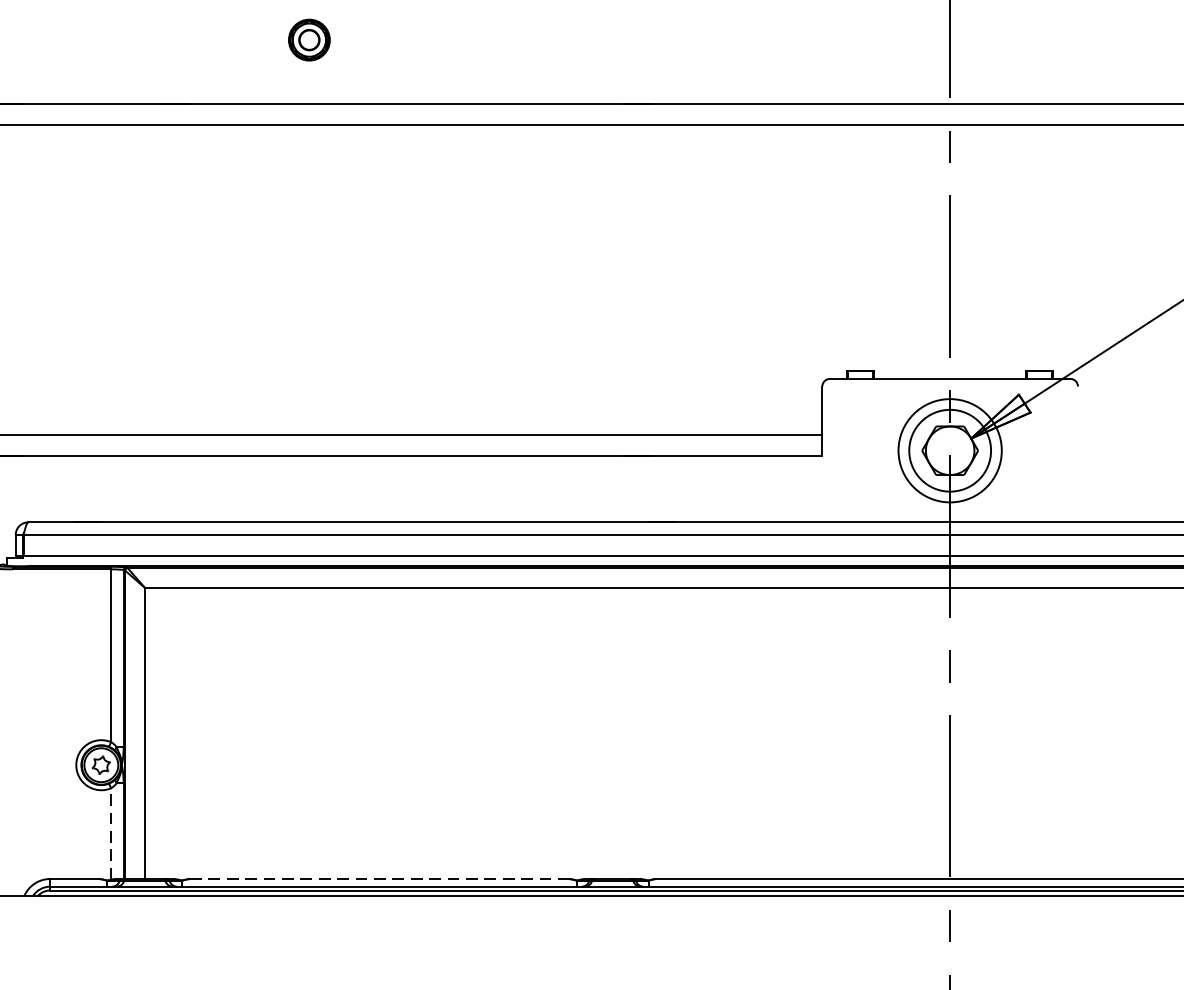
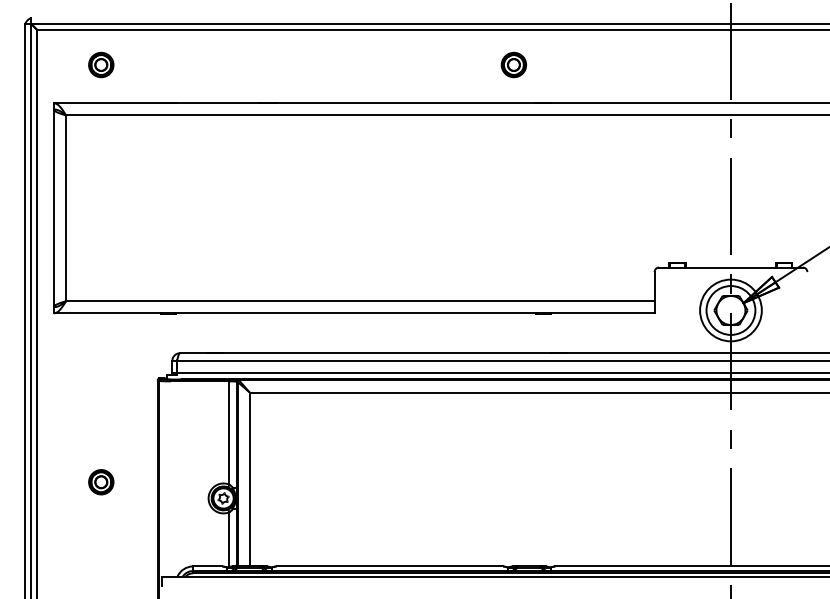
part: (308, 39) -> (513, 64), moved
line: (111, 833) -> (229, 539), dashed -> solid
line: (380, 879) -> (390, 566), dashed -> solid

